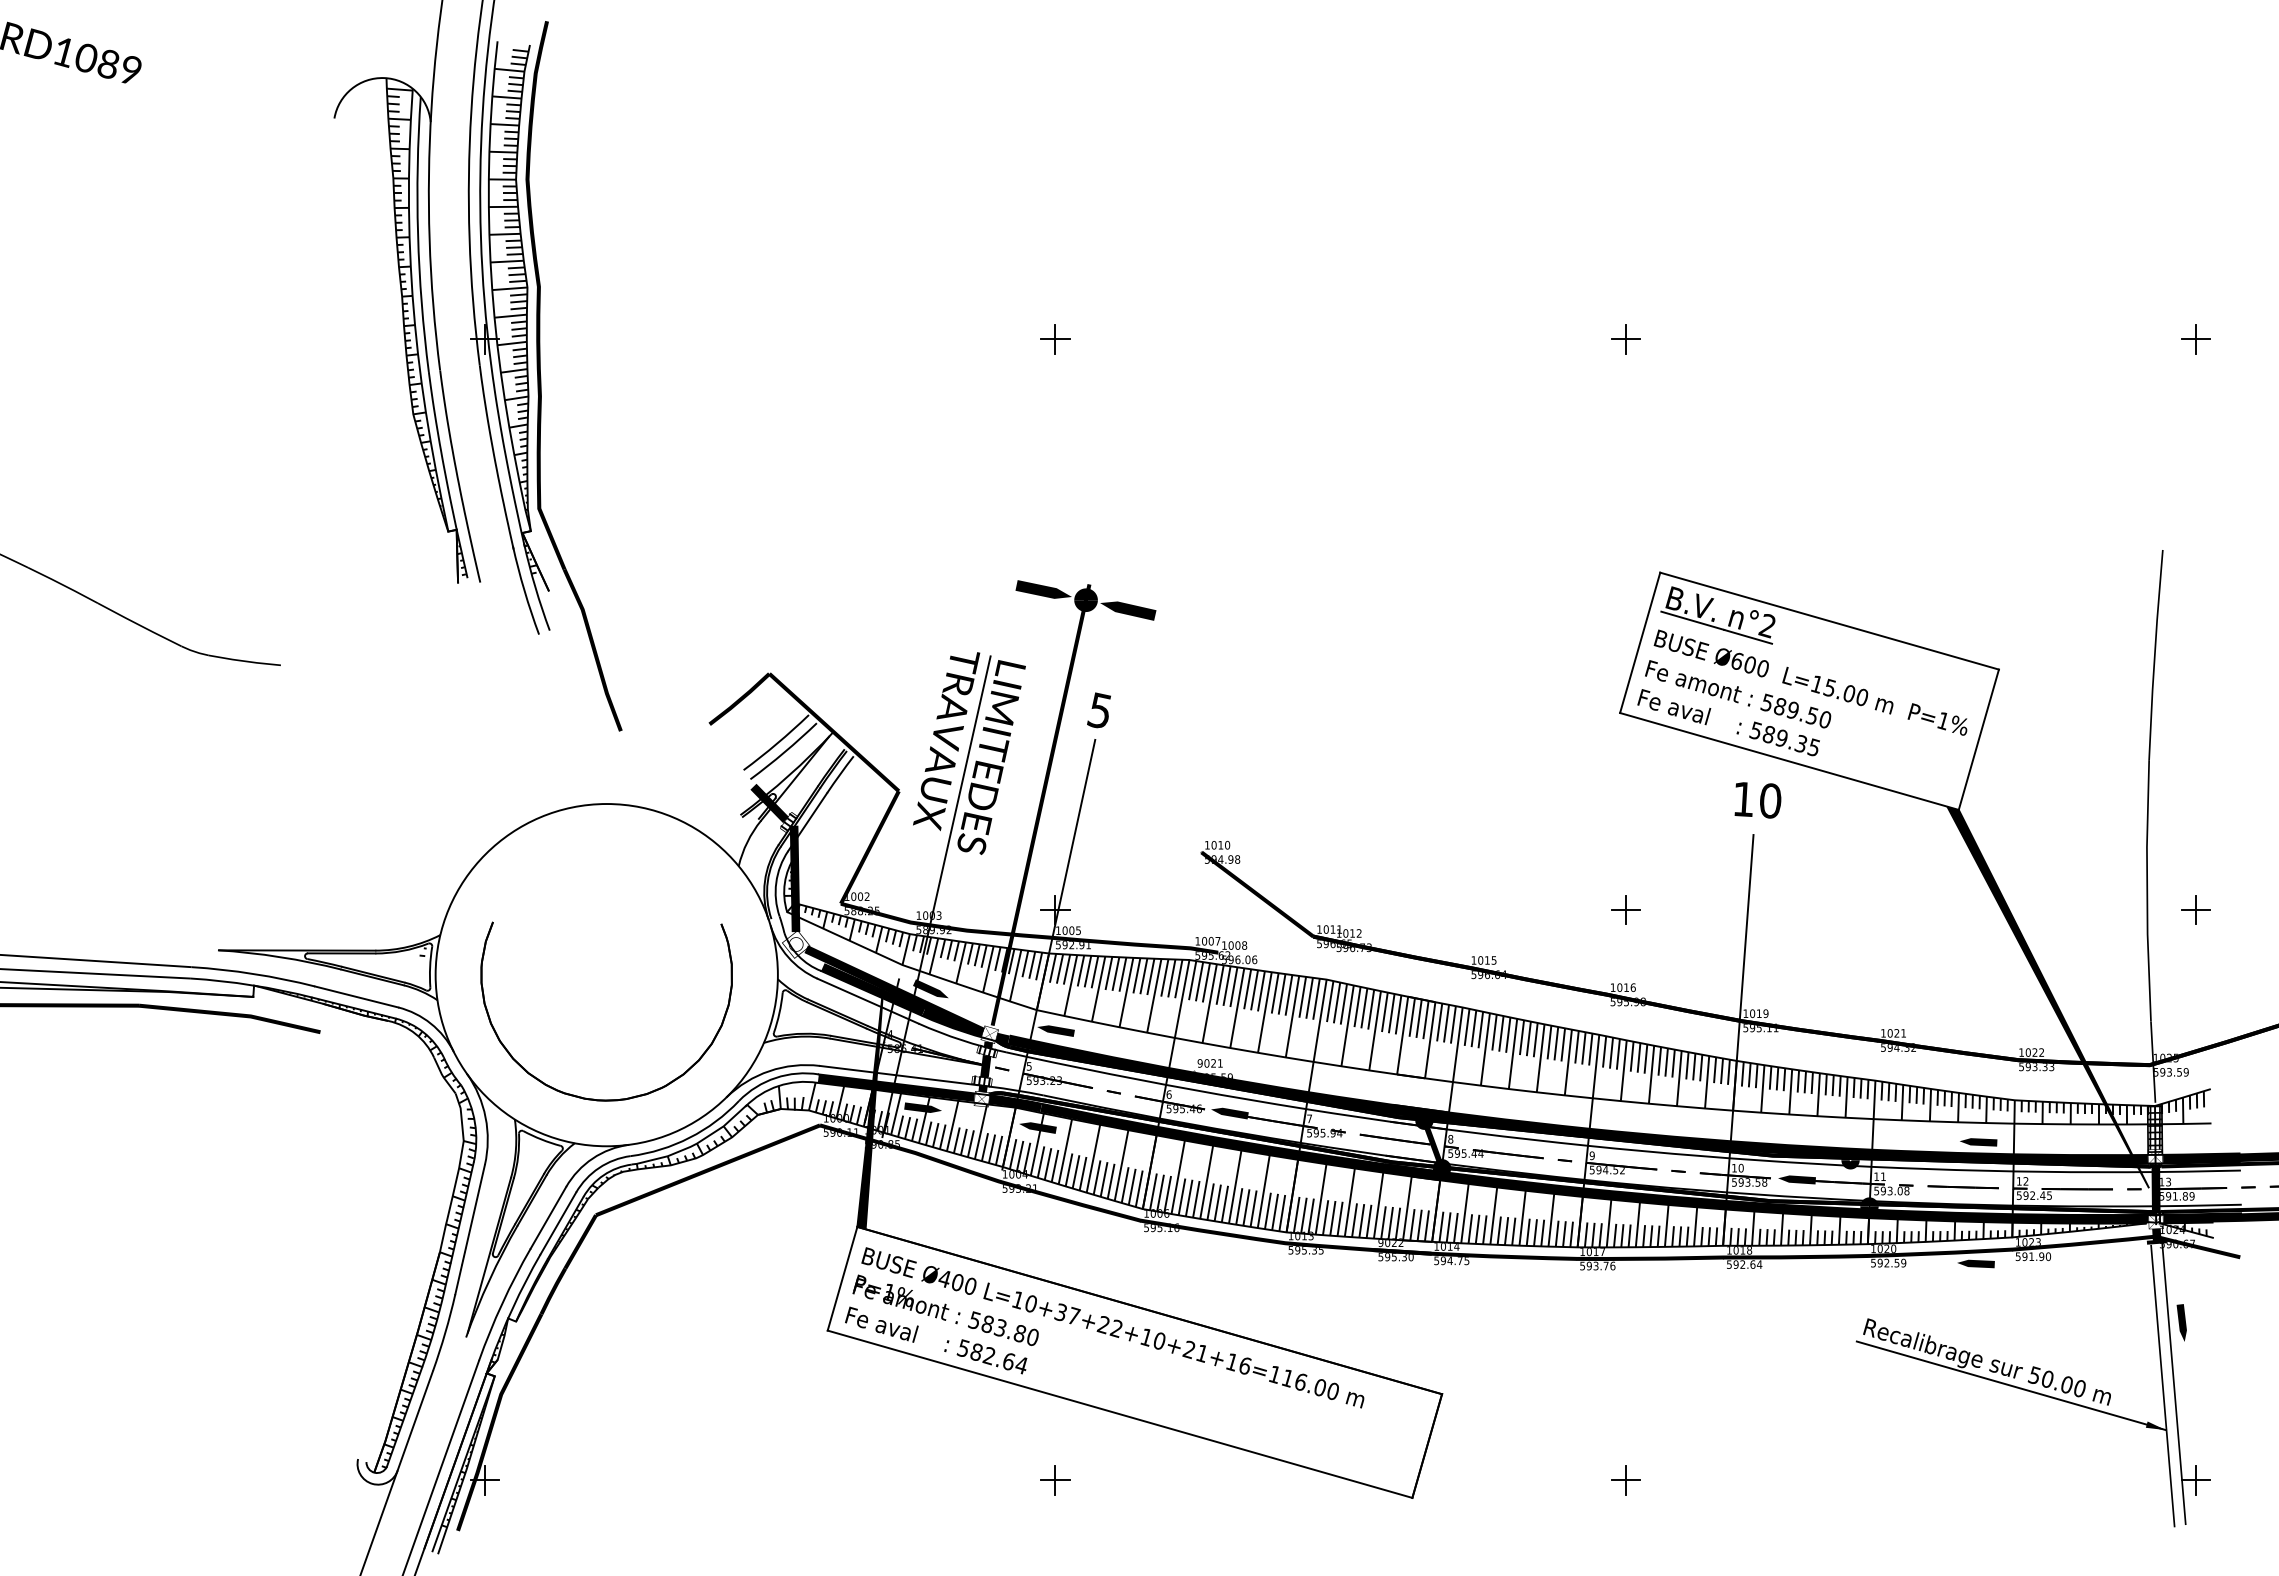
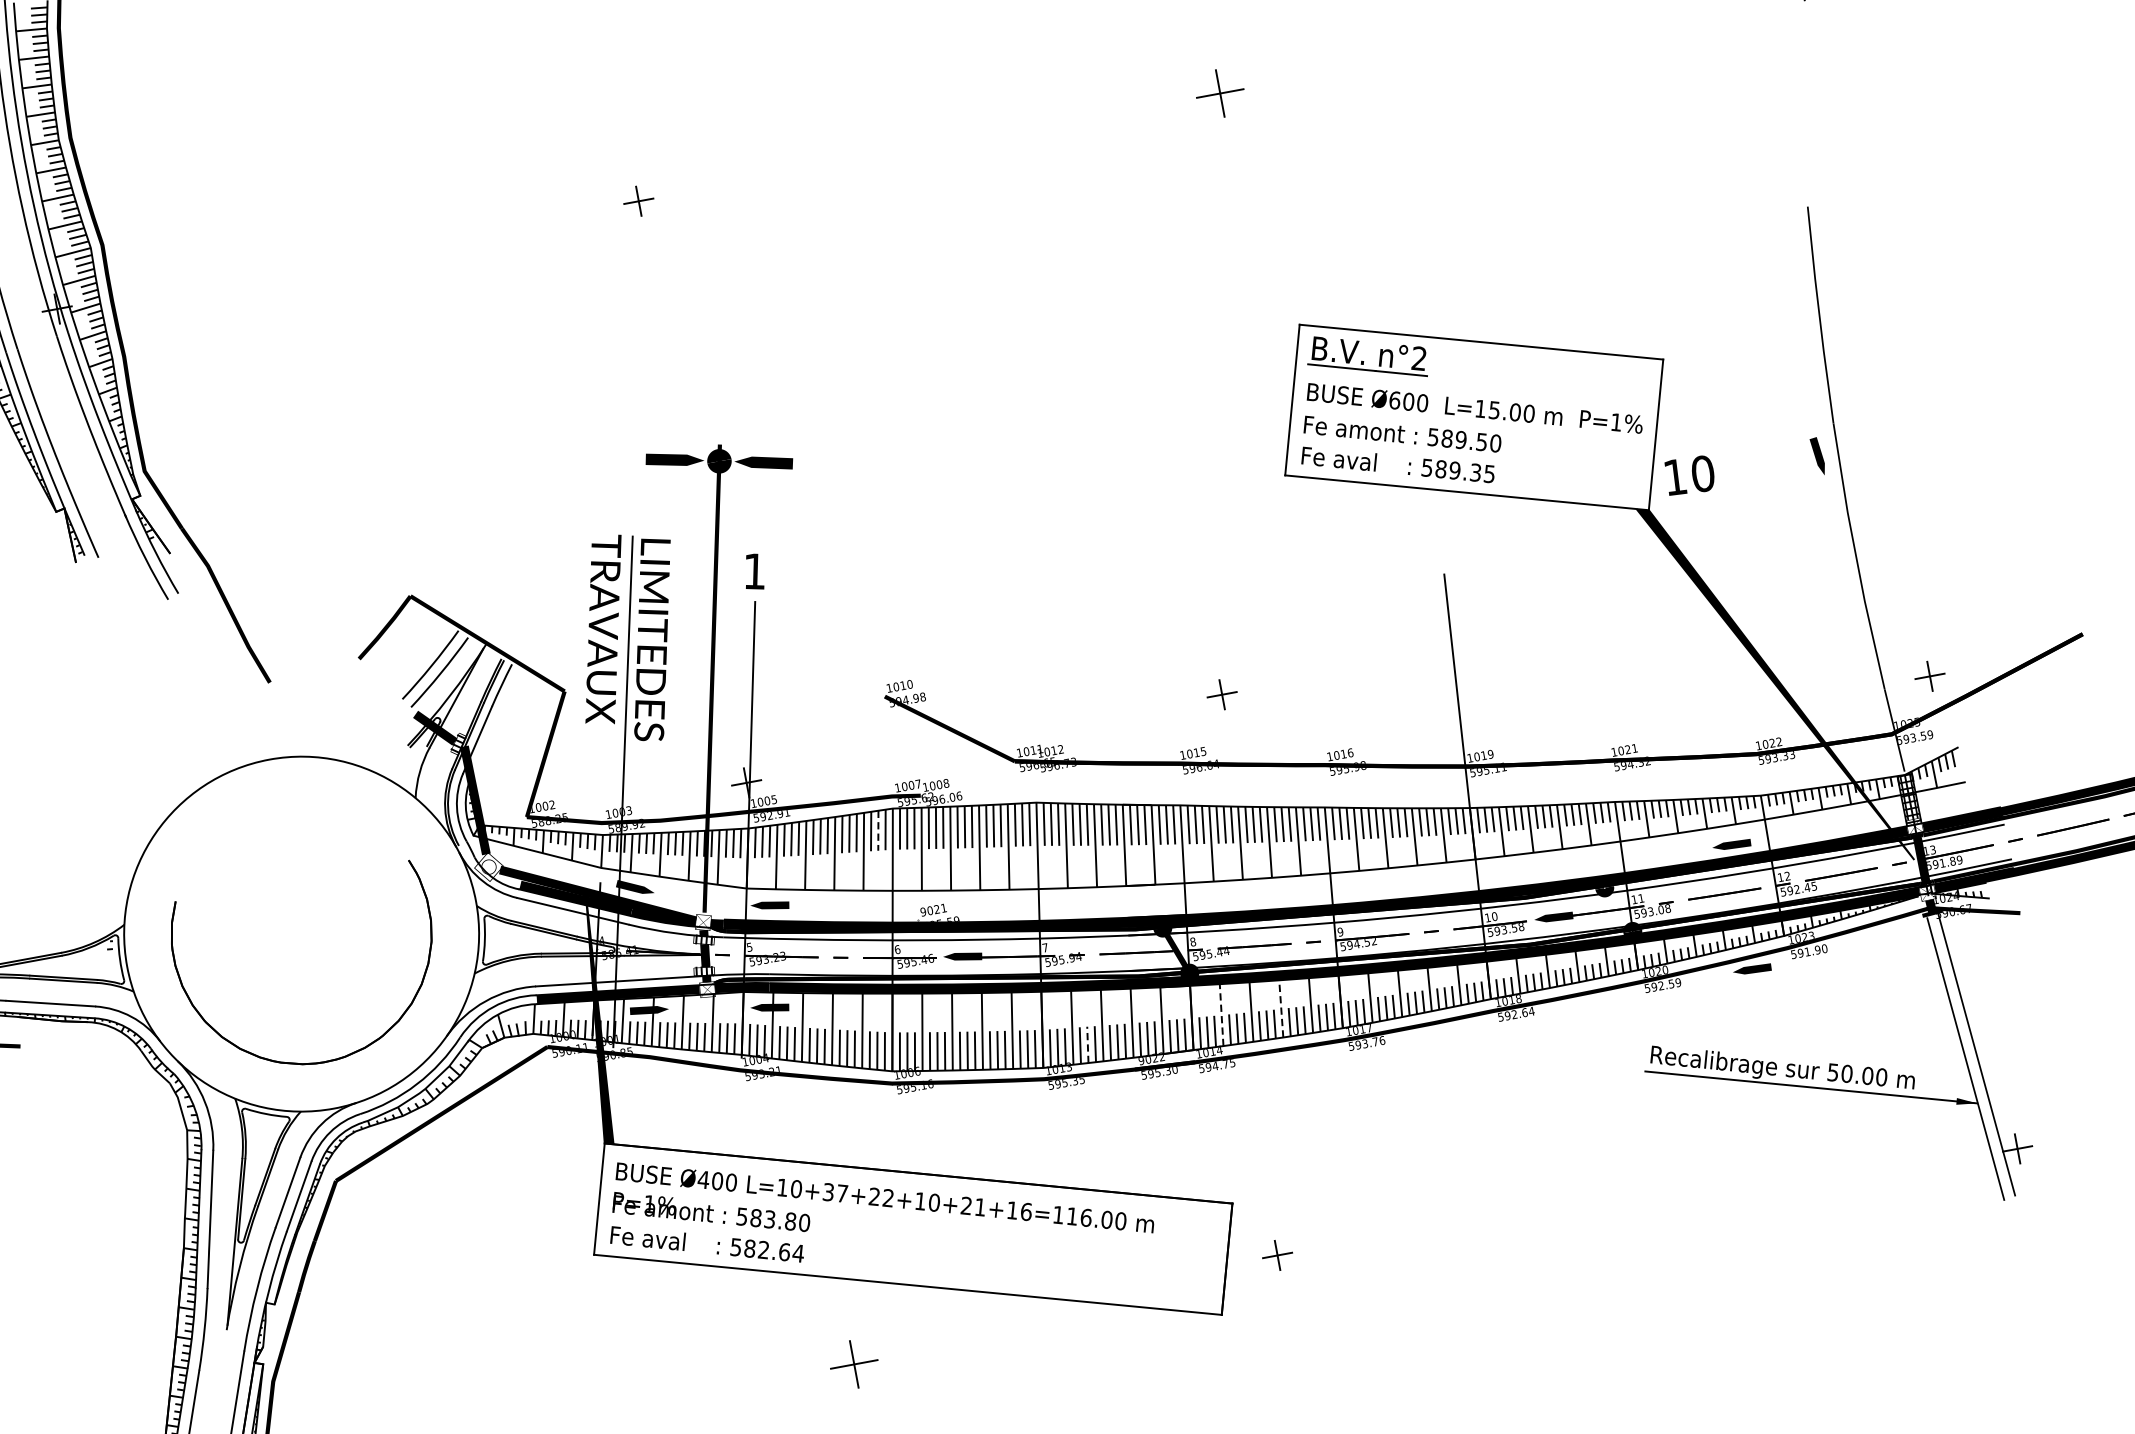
part: (1625, 339) -> (1220, 93), size x1.6
text: (1099, 710) -> (753, 571), 5 -> 1
text: (1757, 800) -> (1689, 475), moved
part: (1625, 909) -> (1221, 694), moved
part: (2195, 909) -> (1929, 676), moved
line: (1171, 978) -> (878, 830), solid -> dashed
line: (1464, 1213) -> (1221, 1015), solid -> dashed
line: (1332, 1218) -> (1087, 1045), solid -> dashed
line: (1522, 1218) -> (1281, 1009), solid -> dashed
line: (2181, 1322) -> (1817, 456), moved
part: (1055, 1480) -> (854, 1364), size x1.6
part: (1625, 1480) -> (1277, 1255), moved

